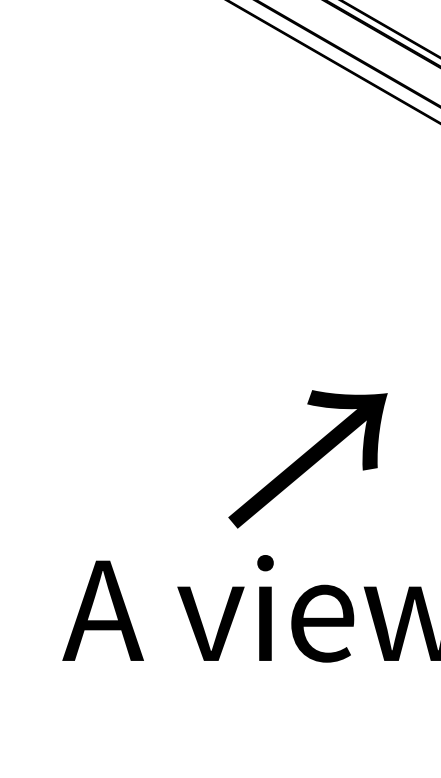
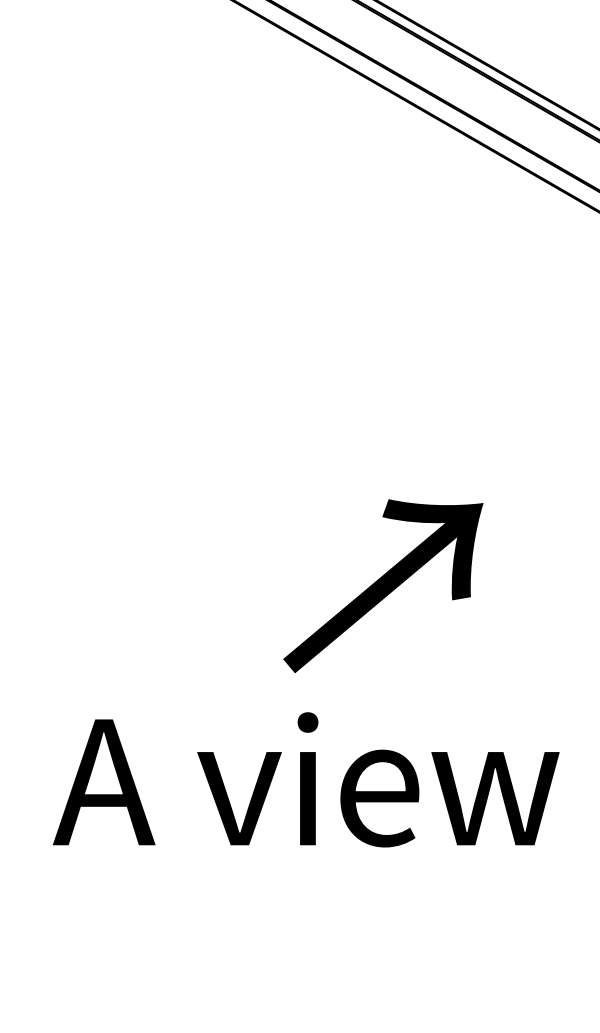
text: (308, 459) -> (383, 586), moved

